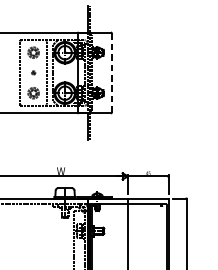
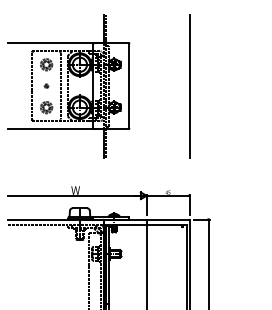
line: (168, 72) -> (189, 85), added
line: (111, 73) -> (129, 86), dashed -> solid

